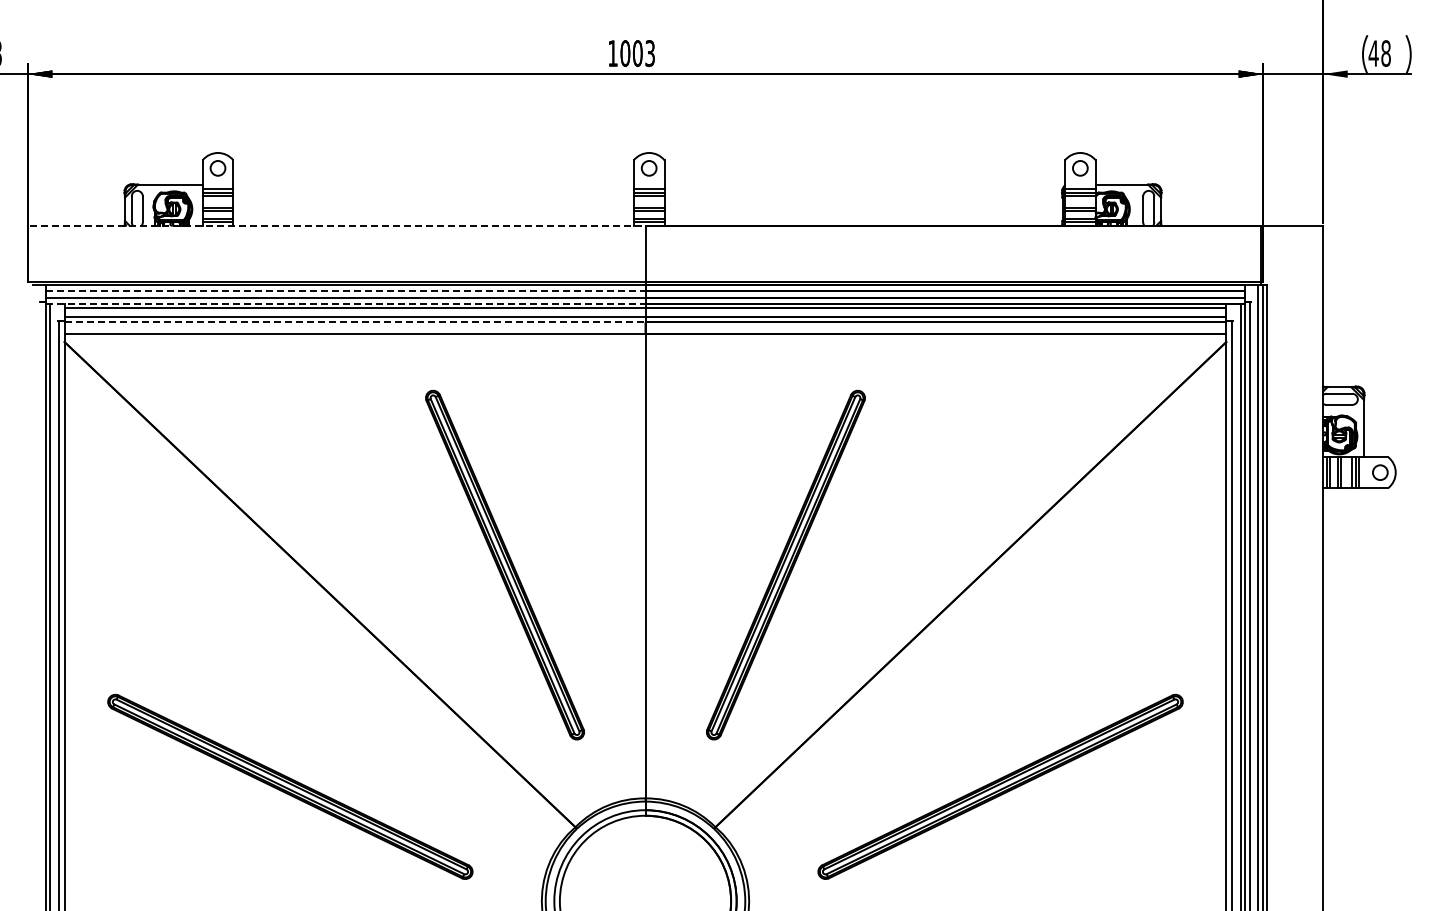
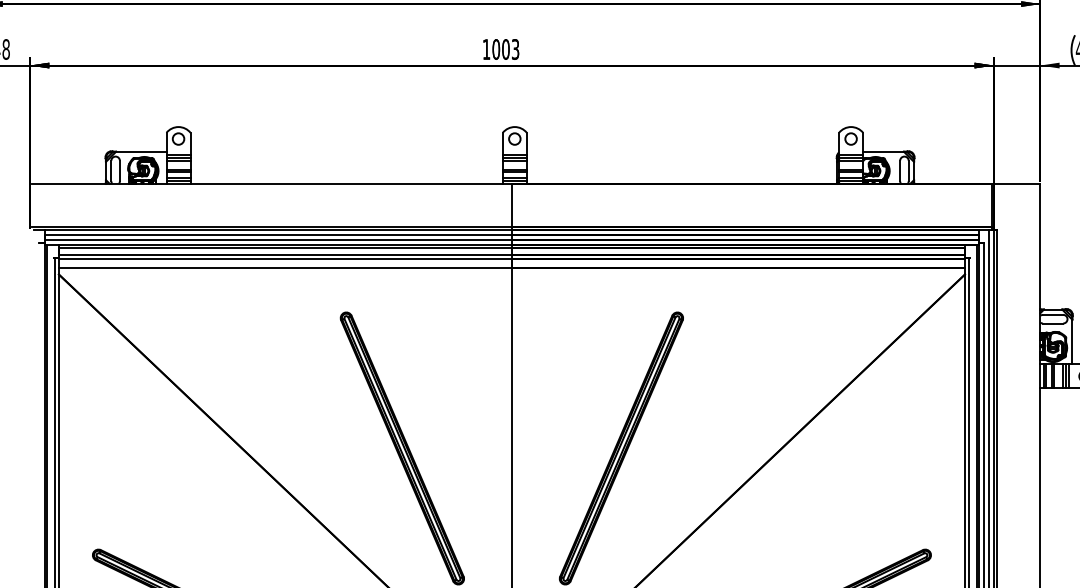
line: (337, 225) -> (271, 183), dashed -> solid
line: (345, 290) -> (277, 234), dashed -> solid
line: (345, 303) -> (277, 244), dashed -> solid
line: (355, 322) -> (285, 259), dashed -> solid

